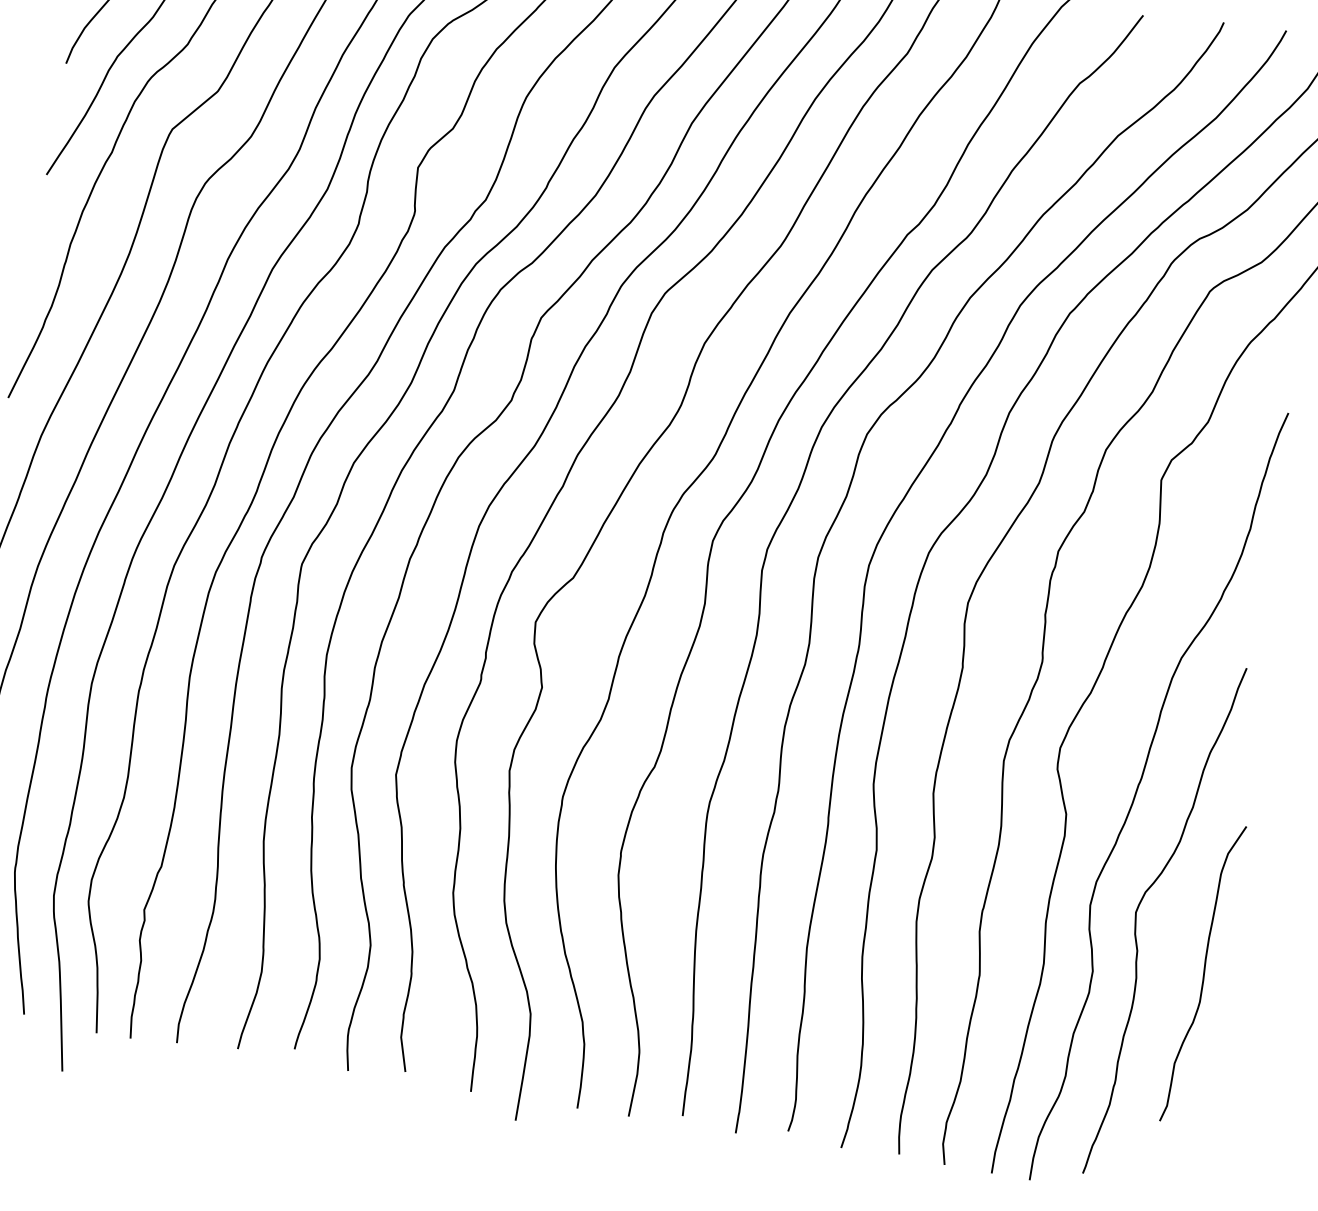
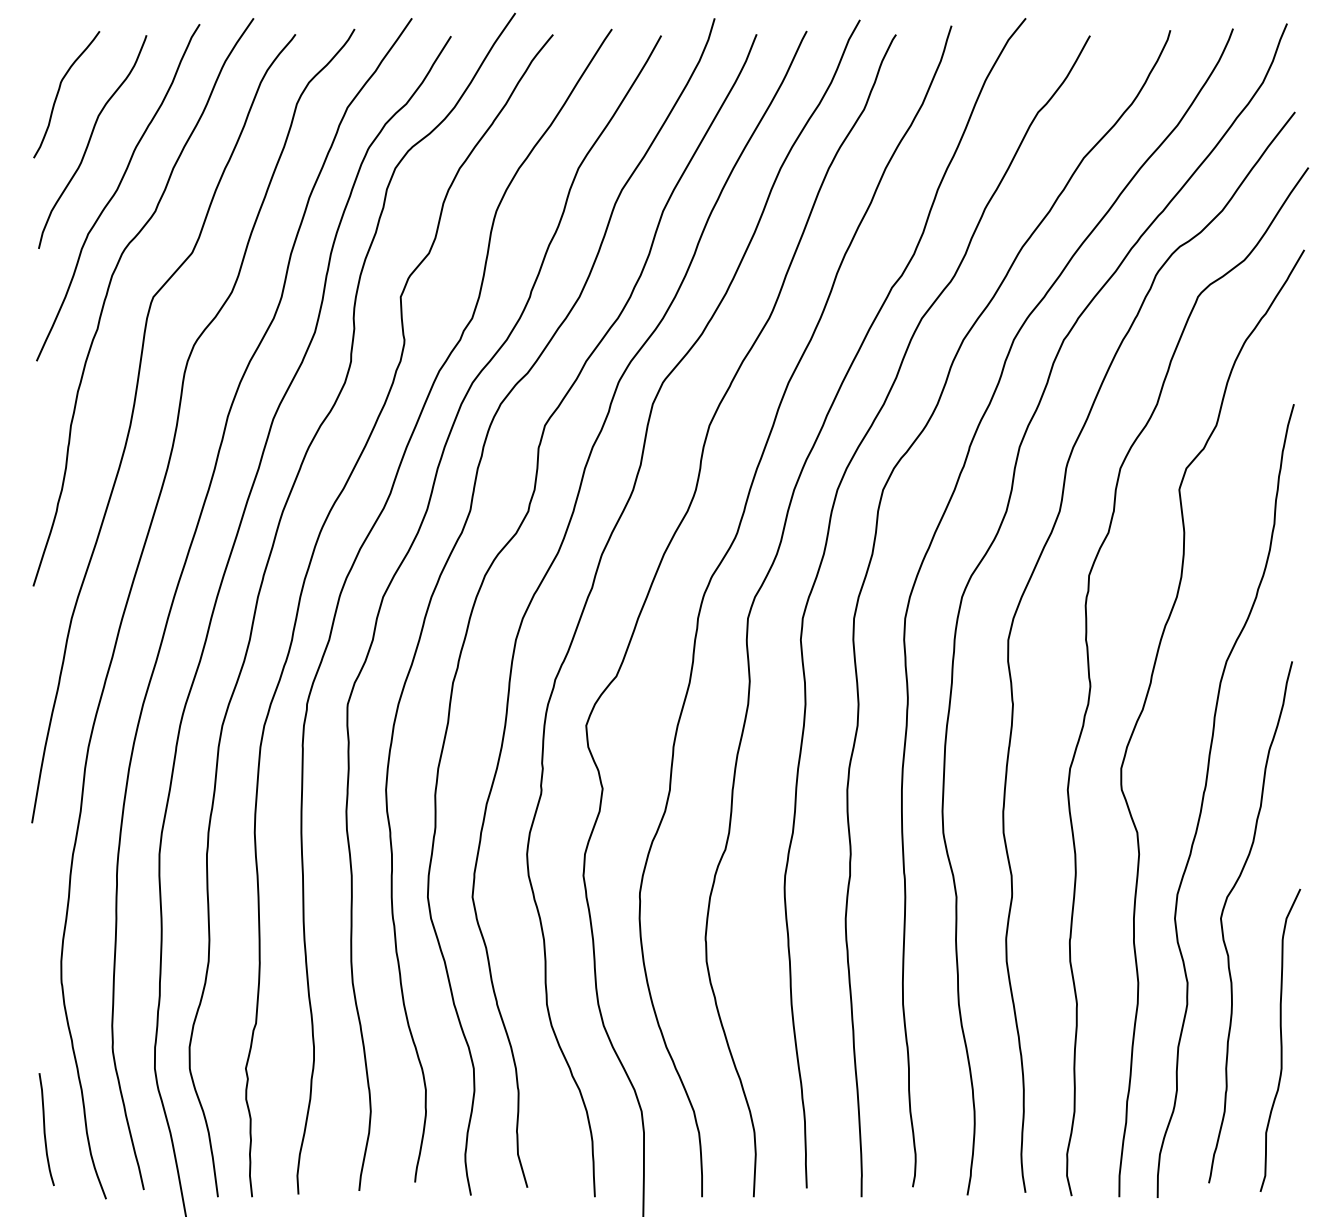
curve: (1203, 972) -> (1280, 1039), moved

